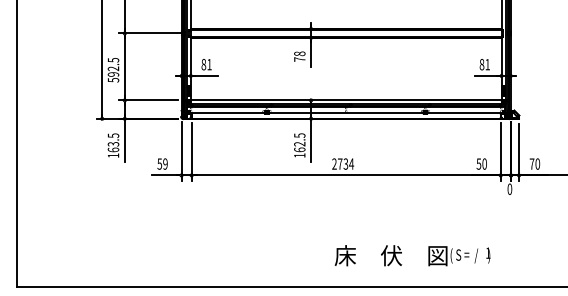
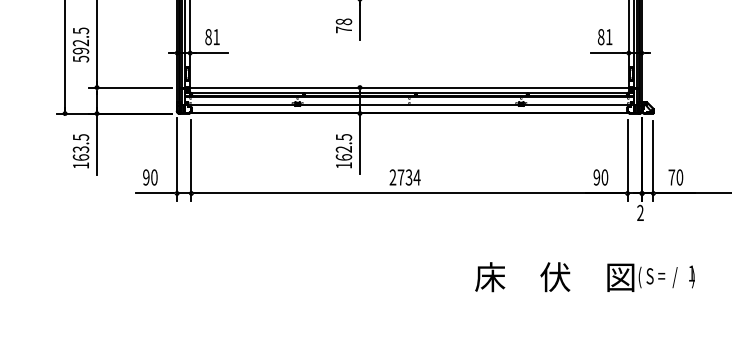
text: (162, 163) -> (150, 176), 59 -> 90
text: (478, 163) -> (596, 176), 50 -> 90
text: (509, 188) -> (639, 211), 0 -> 2
text: (412, 255) -> (584, 276), moved

